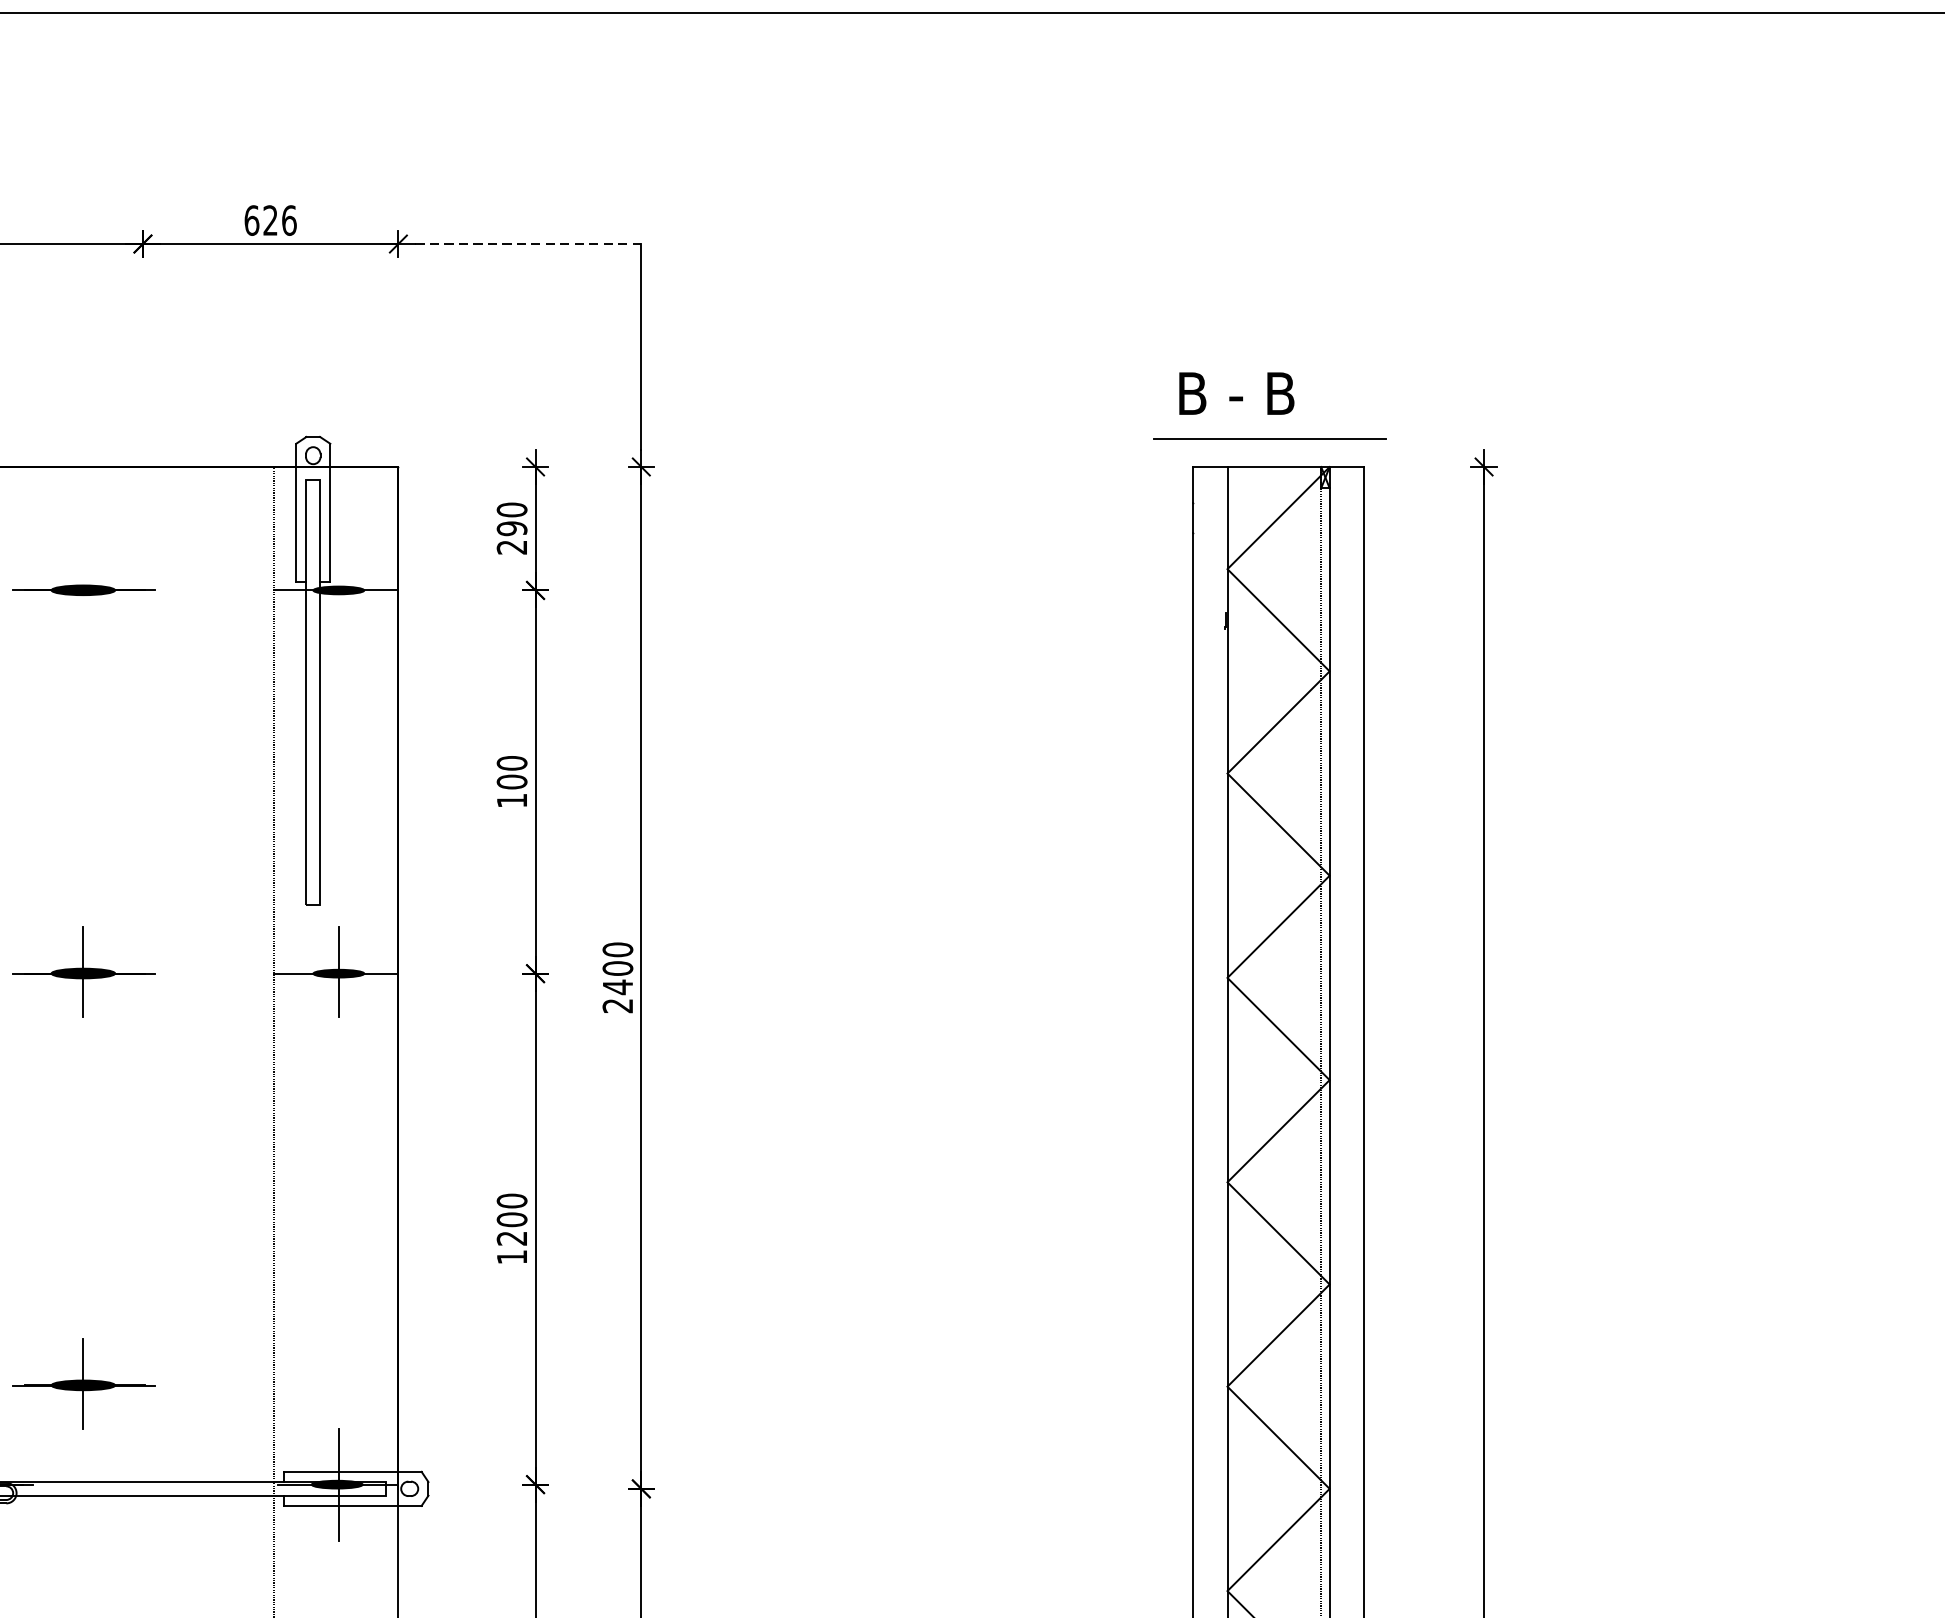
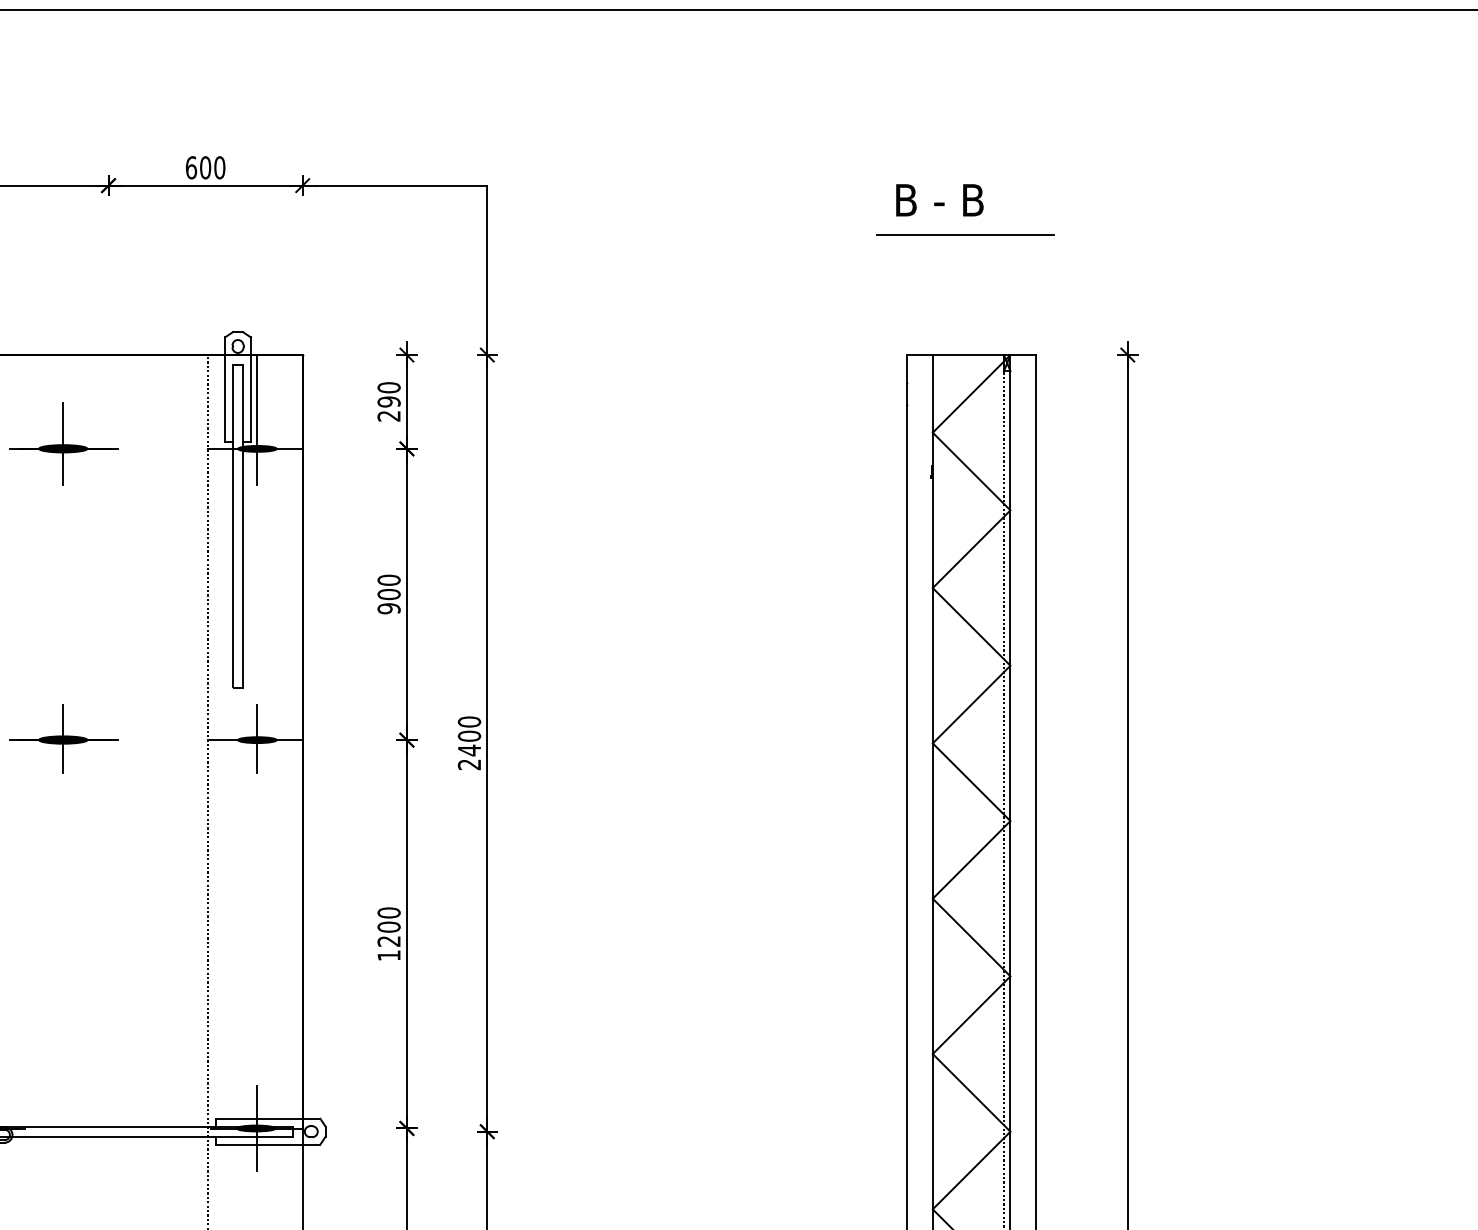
text: (279, 220) -> (212, 167), 626 -> 600
line: (528, 243) -> (401, 185), dashed -> solid
part: (1270, 405) -> (965, 209), moved
line: (338, 551) -> (257, 419), added
line: (83, 583) -> (63, 443), added
text: (511, 800) -> (388, 608), 100 -> 900
part: (83, 1383) -> (63, 1051), removed

